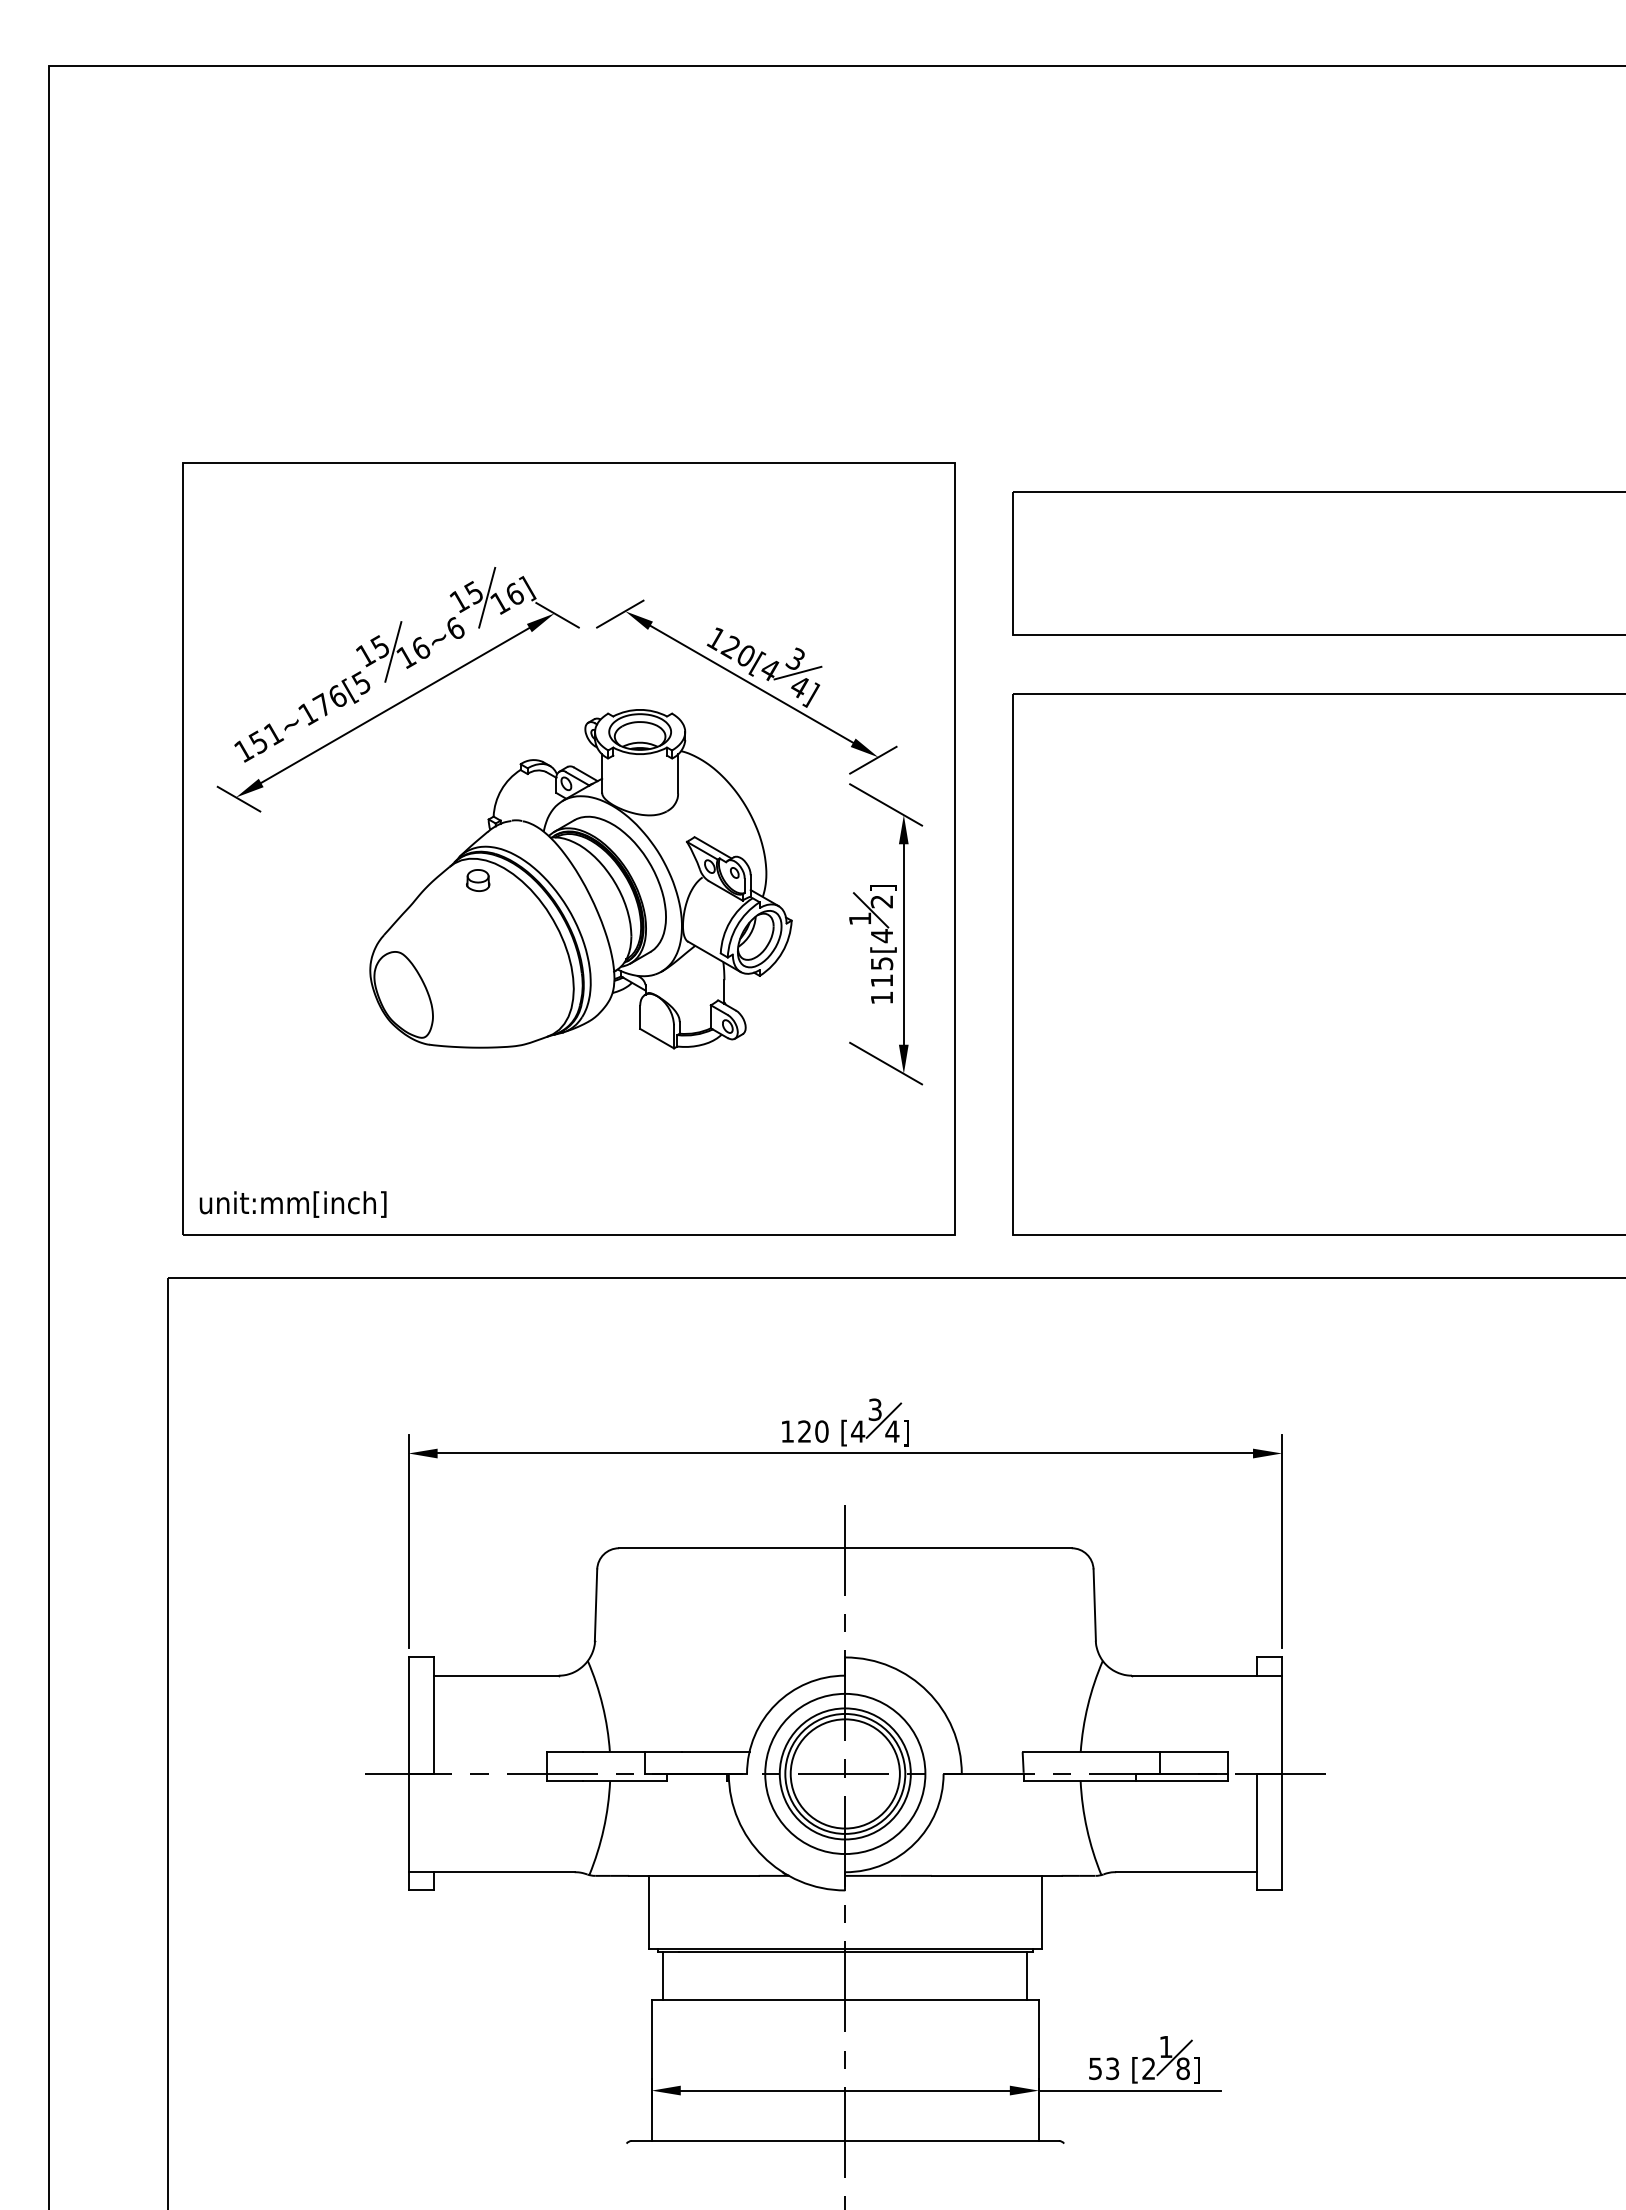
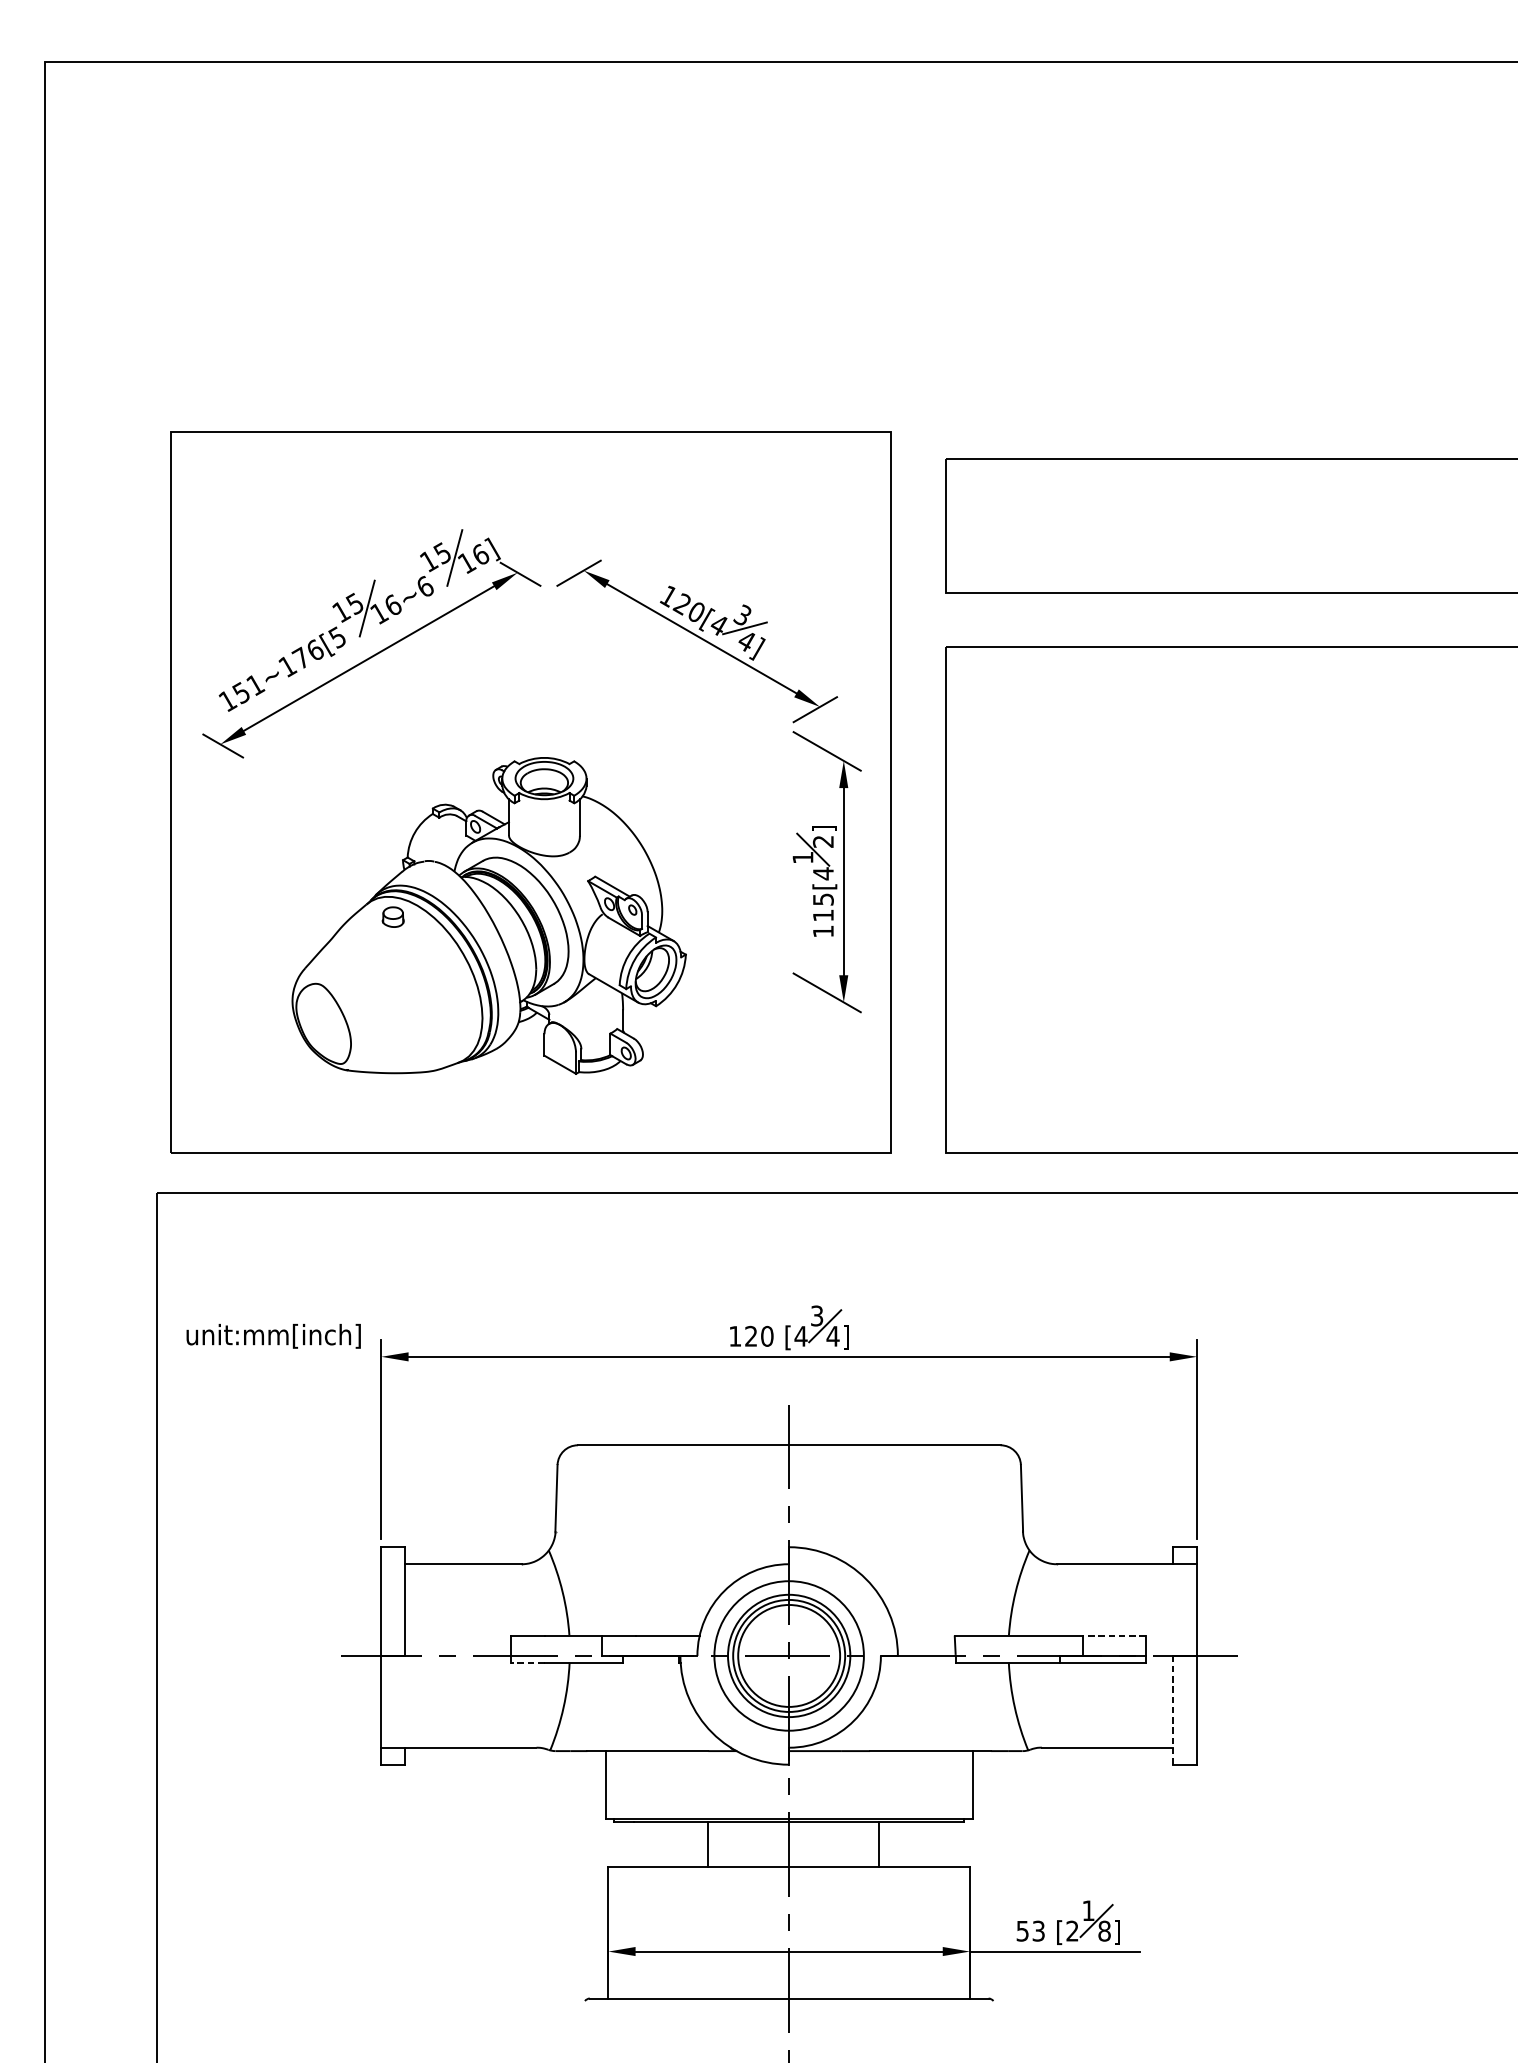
part: (580, 879) -> (488, 916), moved
text: (292, 1204) -> (273, 1336), moved
line: (1193, 1752) -> (1114, 1635), solid -> dashed
line: (564, 1781) -> (527, 1663), solid -> dashed
line: (1256, 1831) -> (1173, 1709), solid -> dashed
line: (663, 1975) -> (708, 1844), moved
line: (1027, 1975) -> (878, 1844), moved

